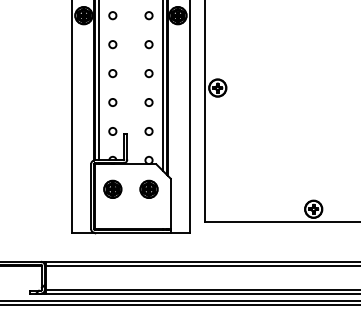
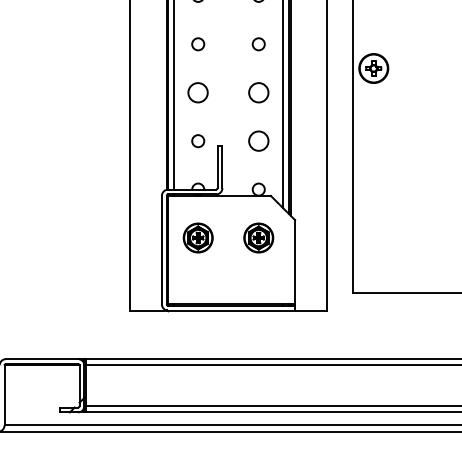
circle: (112, 102) -> (197, 92), size x1.6
circle: (148, 102) -> (257, 92), size x1.6
circle: (148, 131) -> (257, 141), size x1.6

